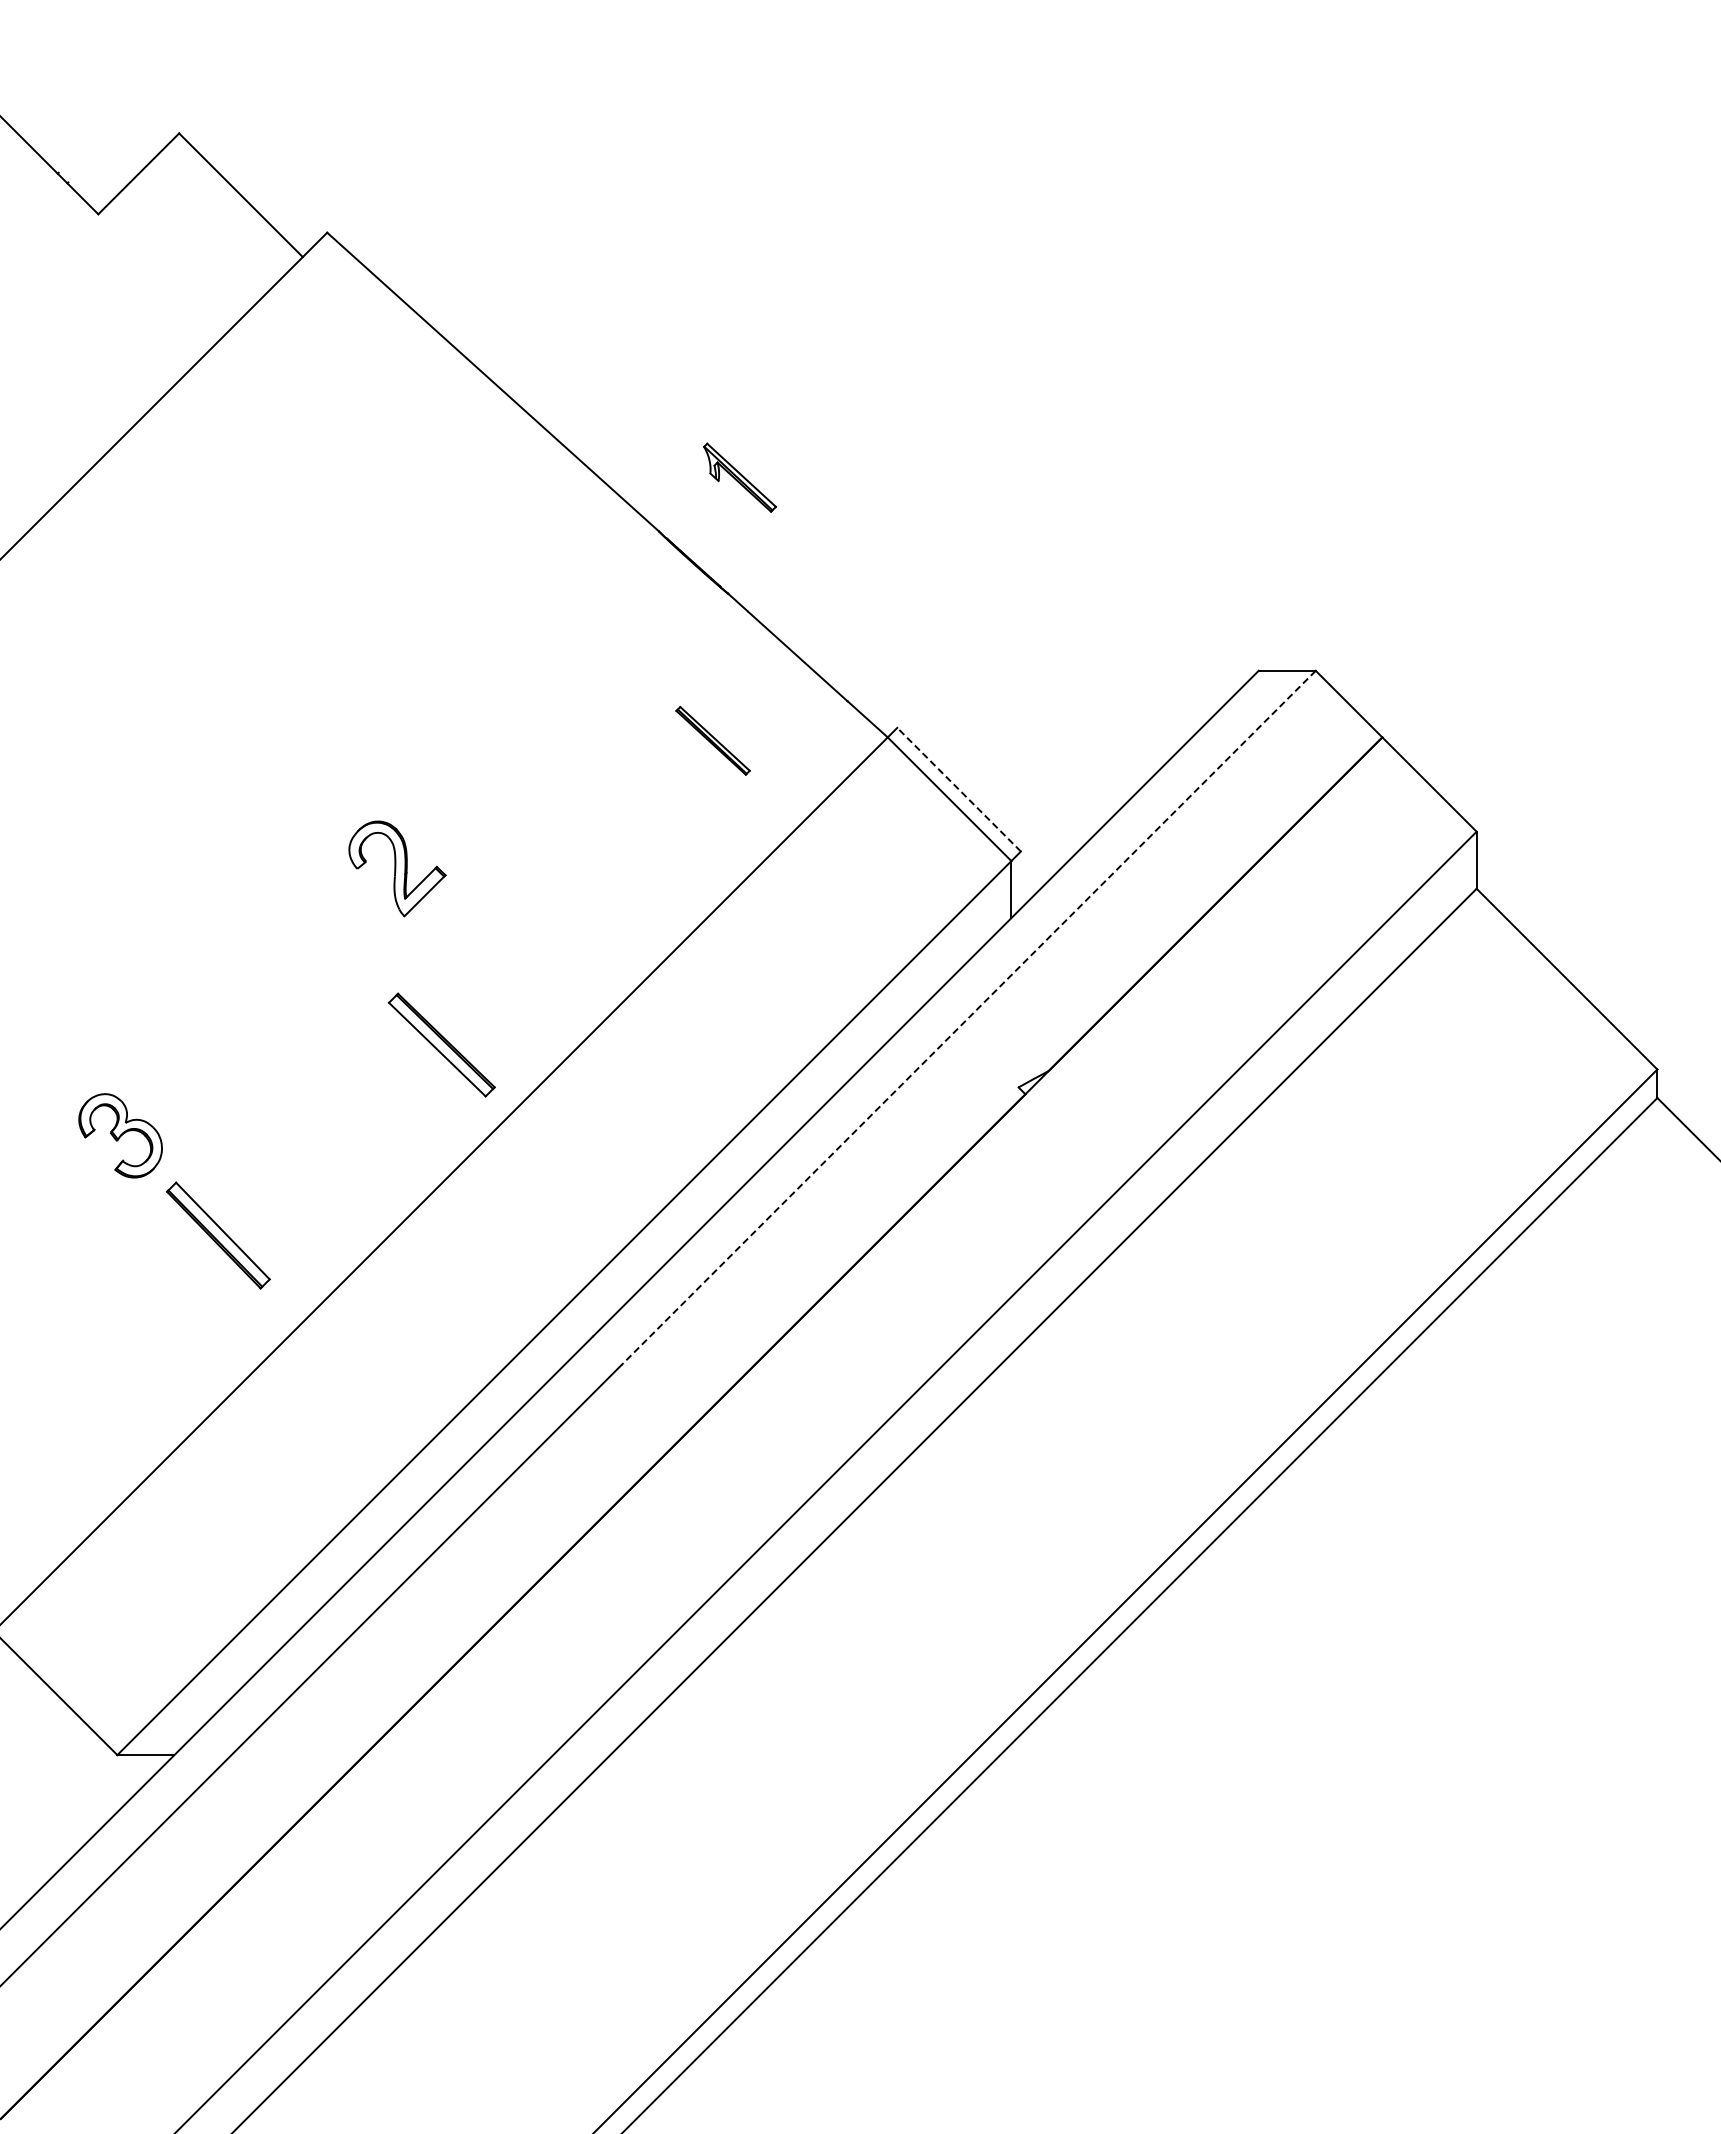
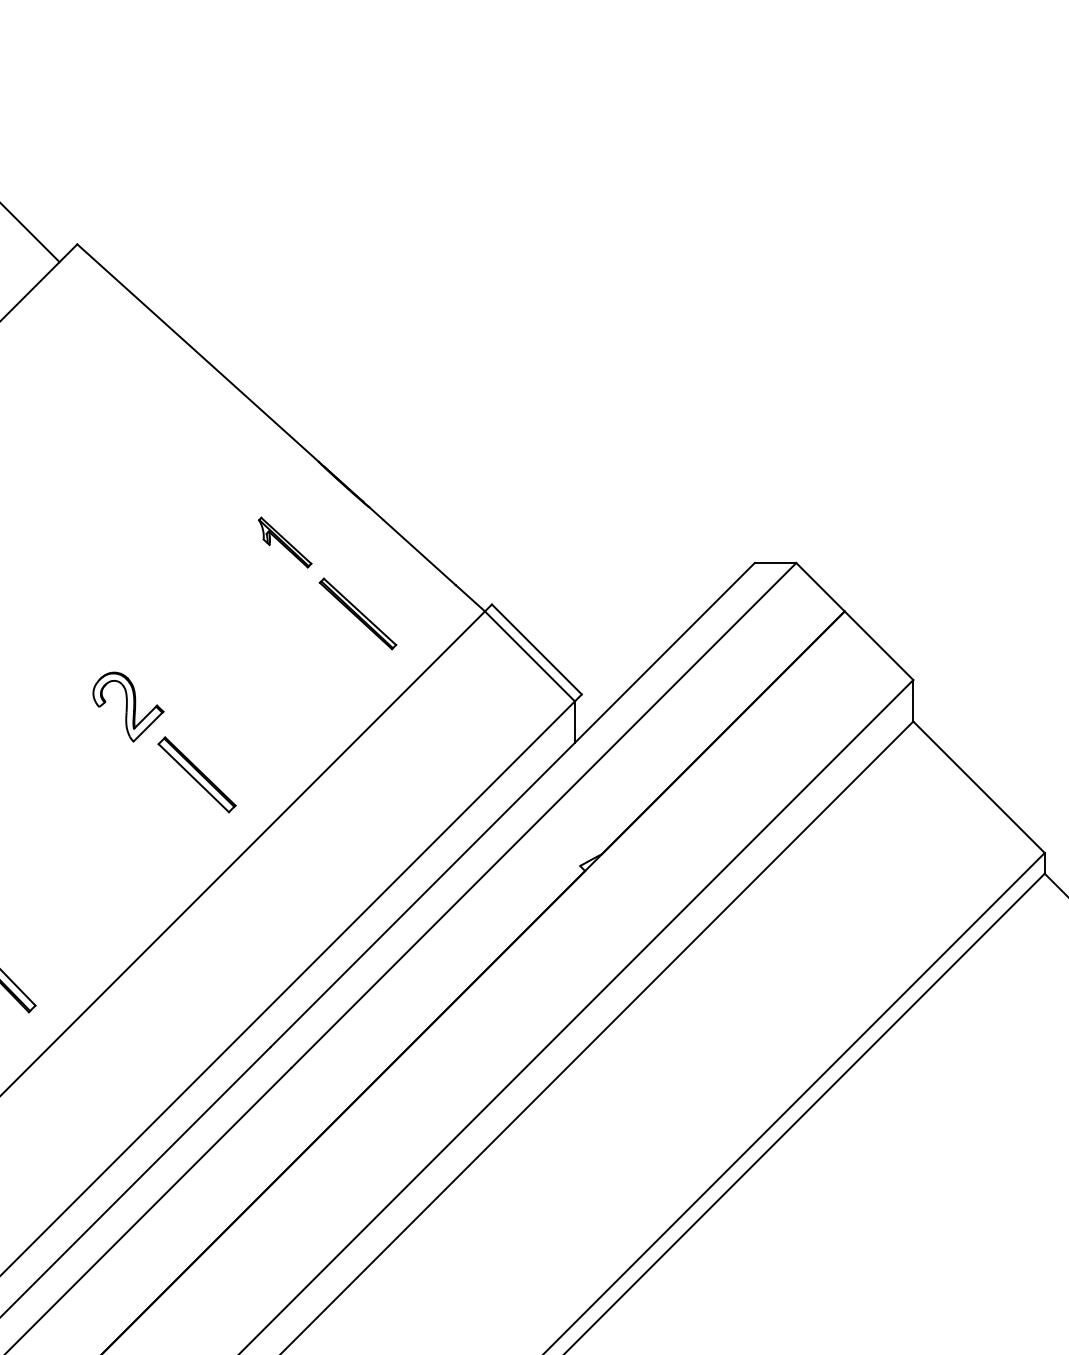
part: (740, 477) -> (285, 542), moved
part: (712, 740) -> (357, 613), size x1.43
line: (958, 789) -> (536, 649), dashed -> solid
line: (968, 1017) -> (543, 815), dashed -> solid
part: (441, 1044) -> (196, 774), moved

